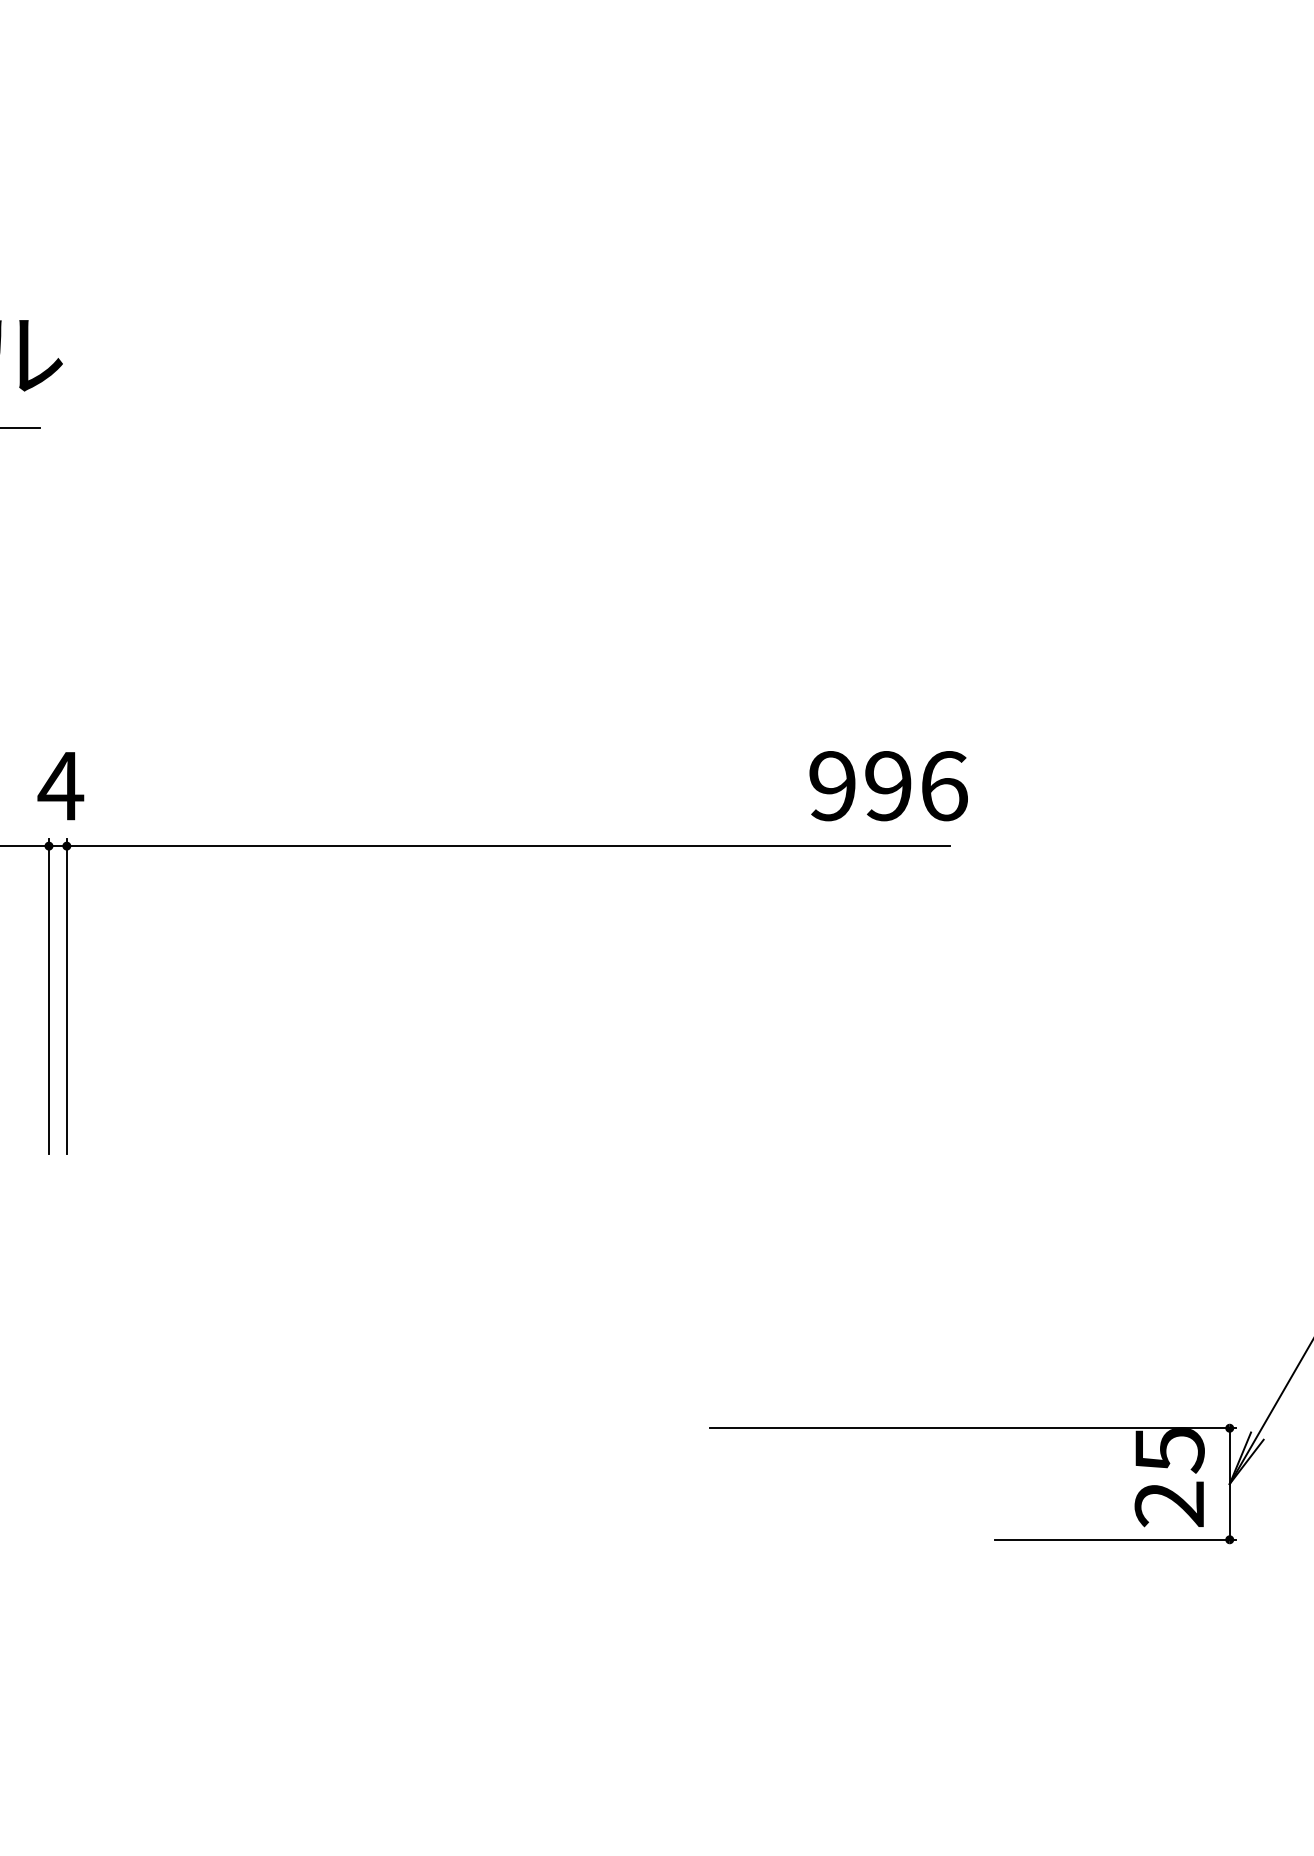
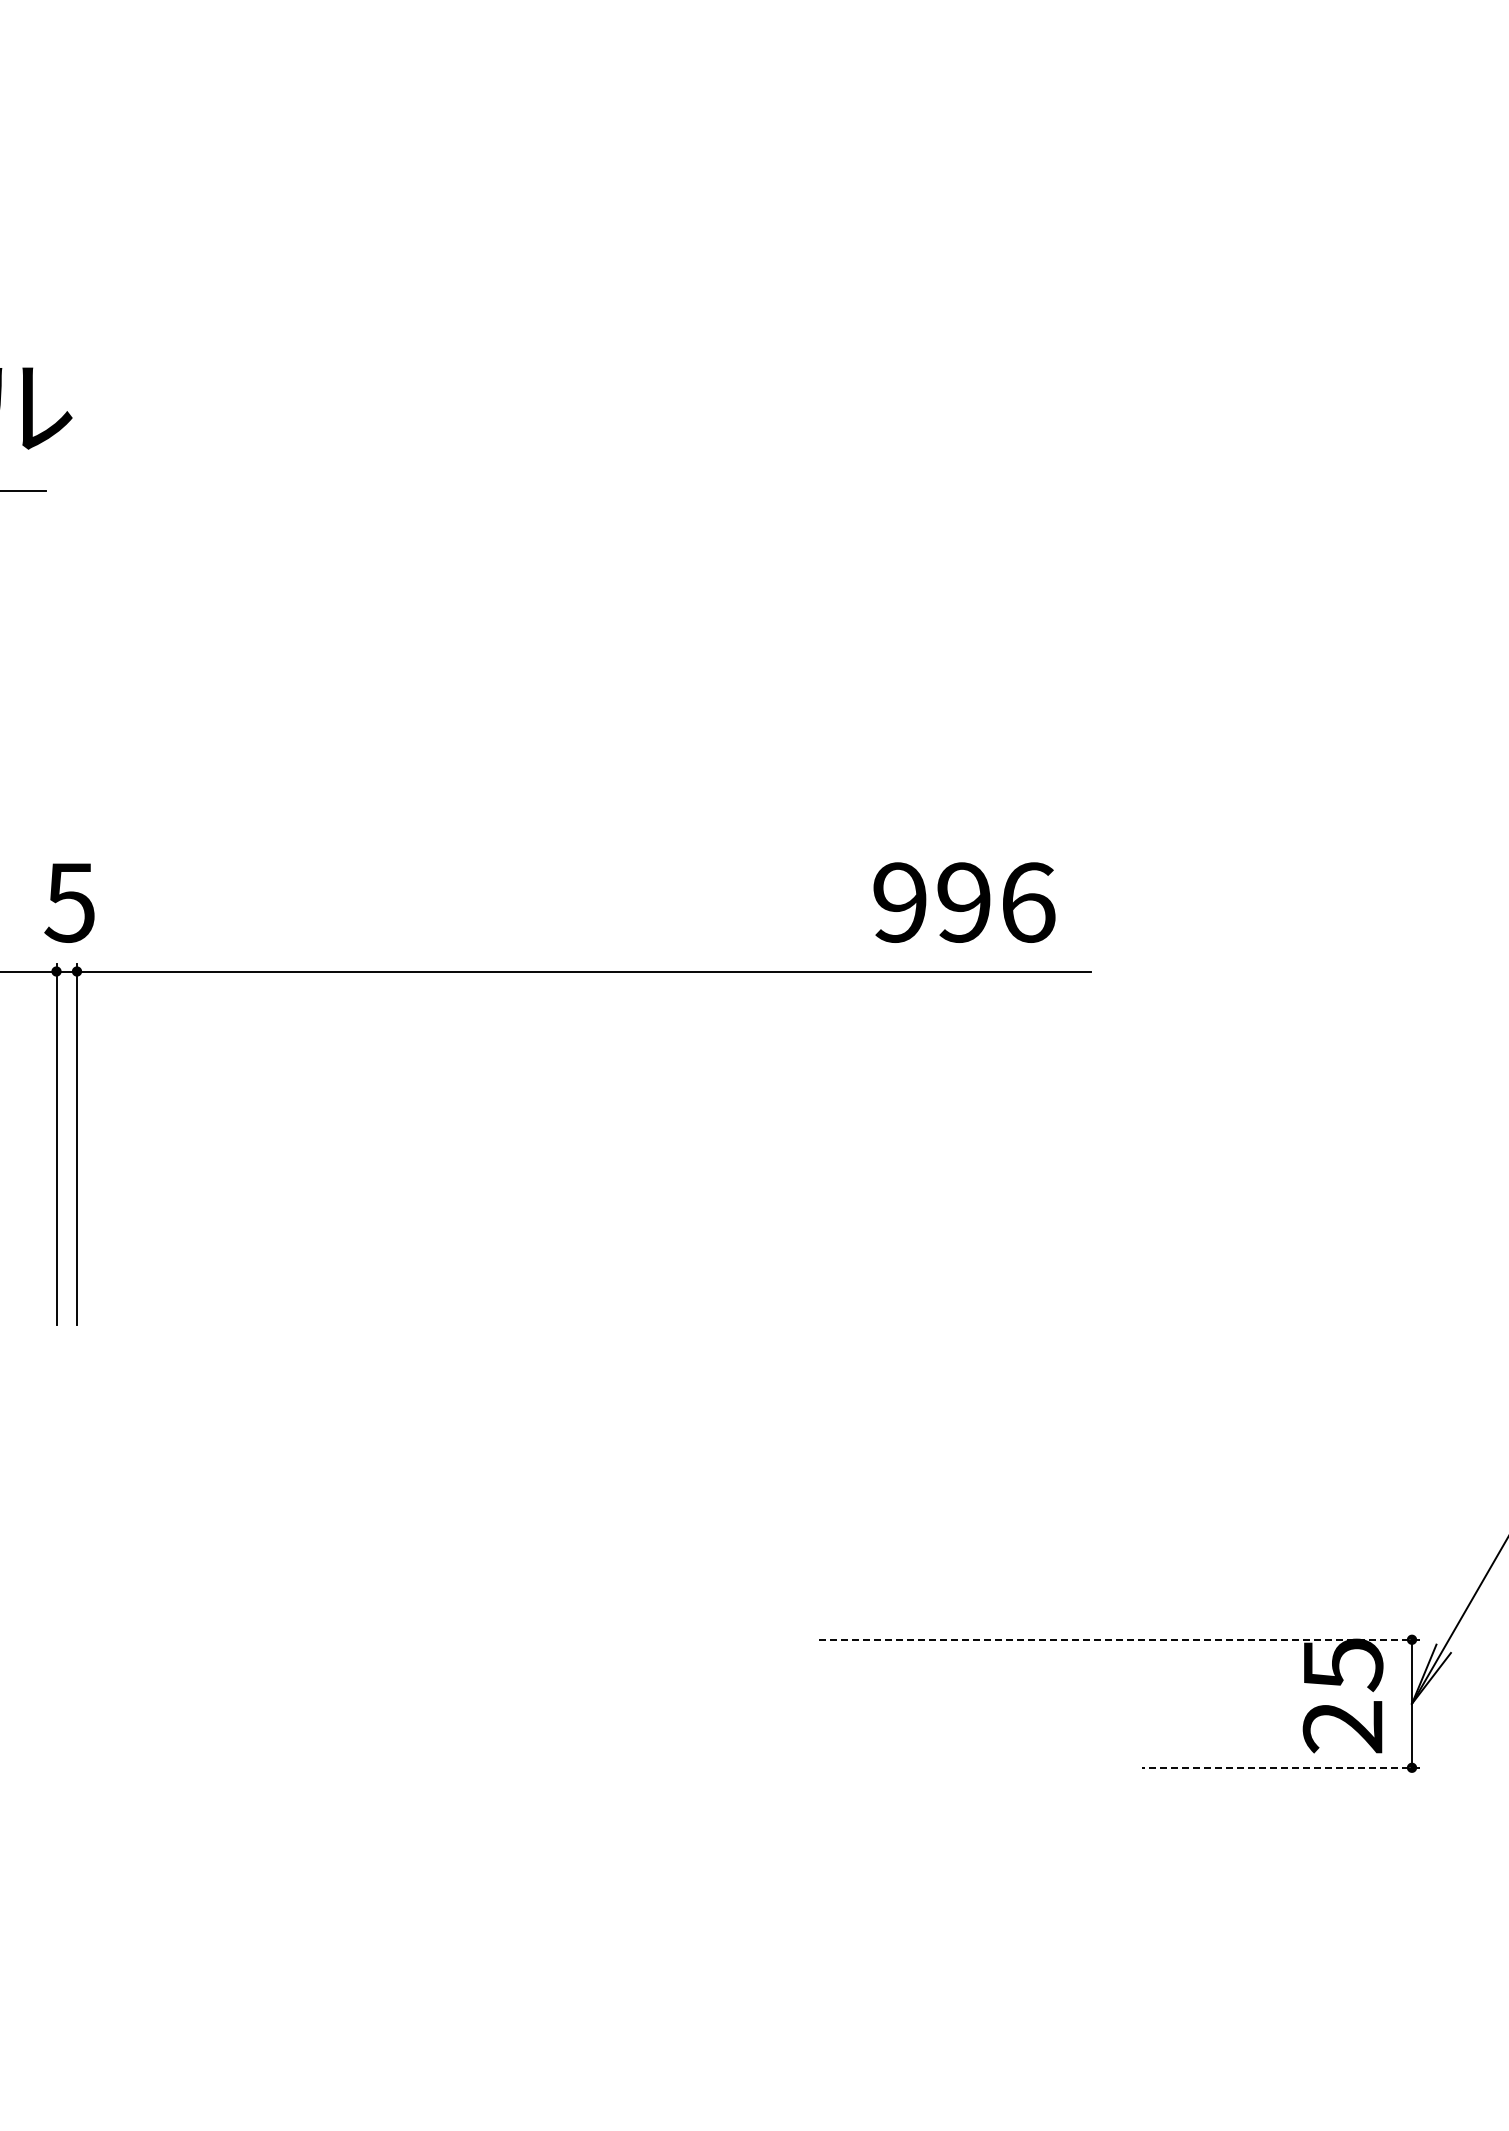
text: (60, 786) -> (69, 902), 4 -> 5
text: (888, 786) -> (964, 902), moved
line: (972, 1428) -> (1116, 1639), solid -> dashed
line: (1115, 1539) -> (1280, 1767), solid -> dashed

